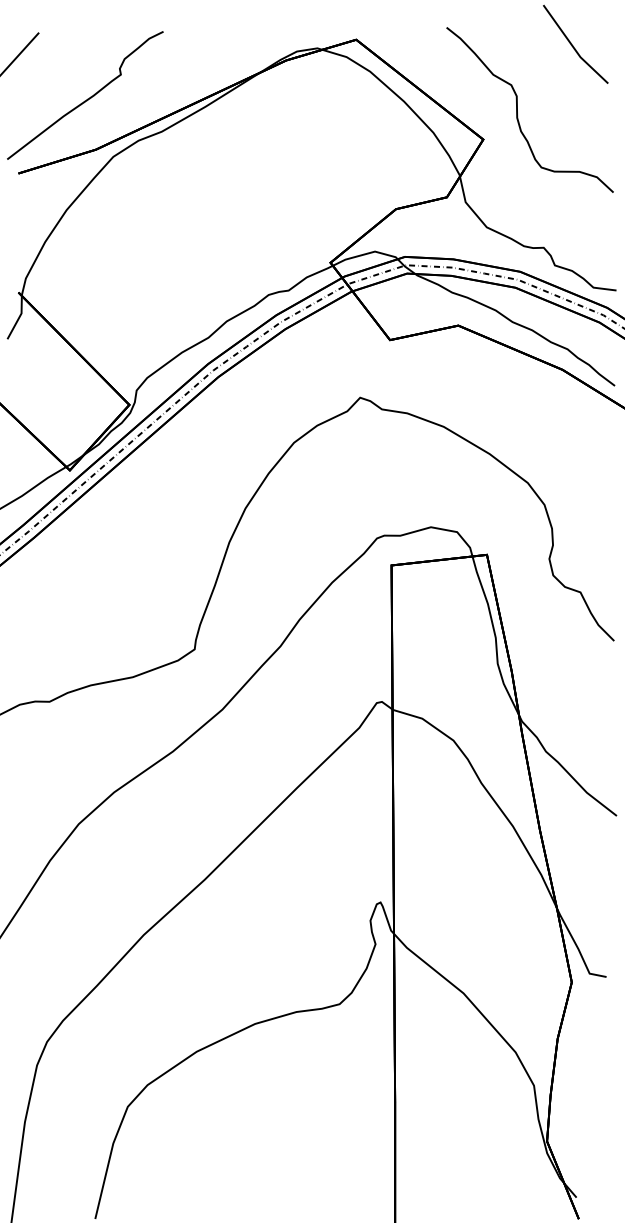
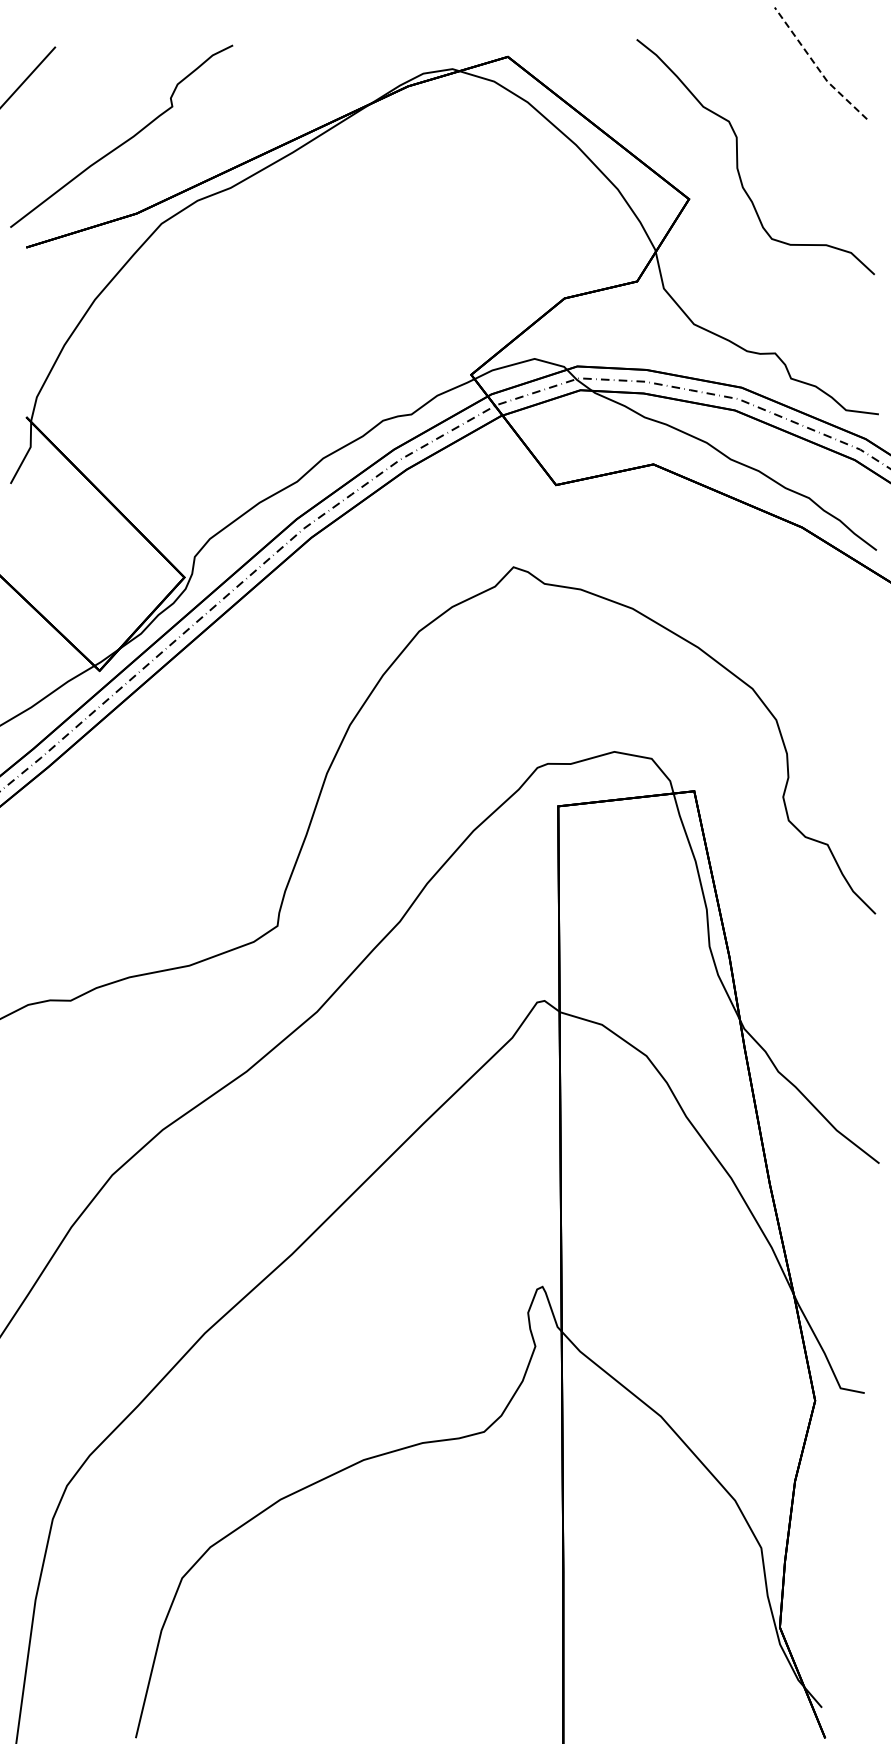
line: (573, 47) -> (817, 67), solid -> dashed

